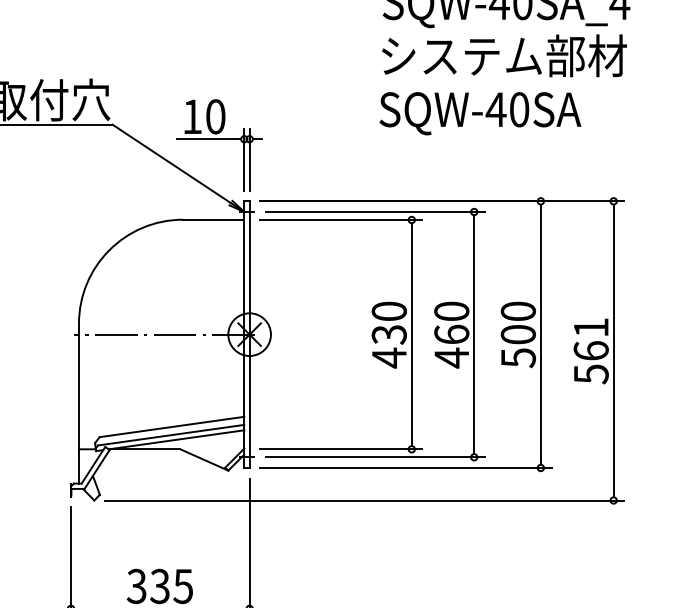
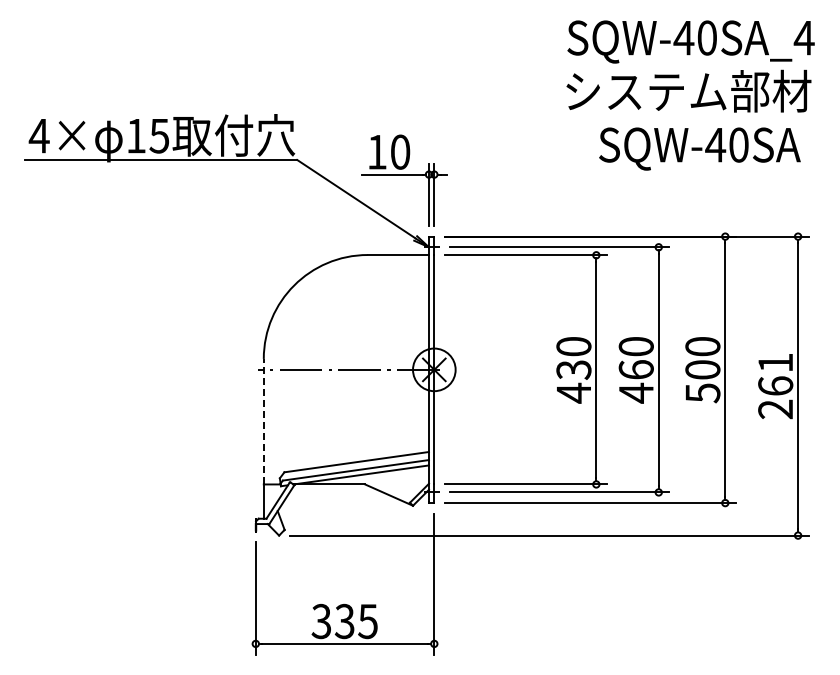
text: (479, 113) -> (699, 148), moved
text: (591, 374) -> (775, 409), 561 -> 261
line: (78, 386) -> (263, 421), solid -> dashed

